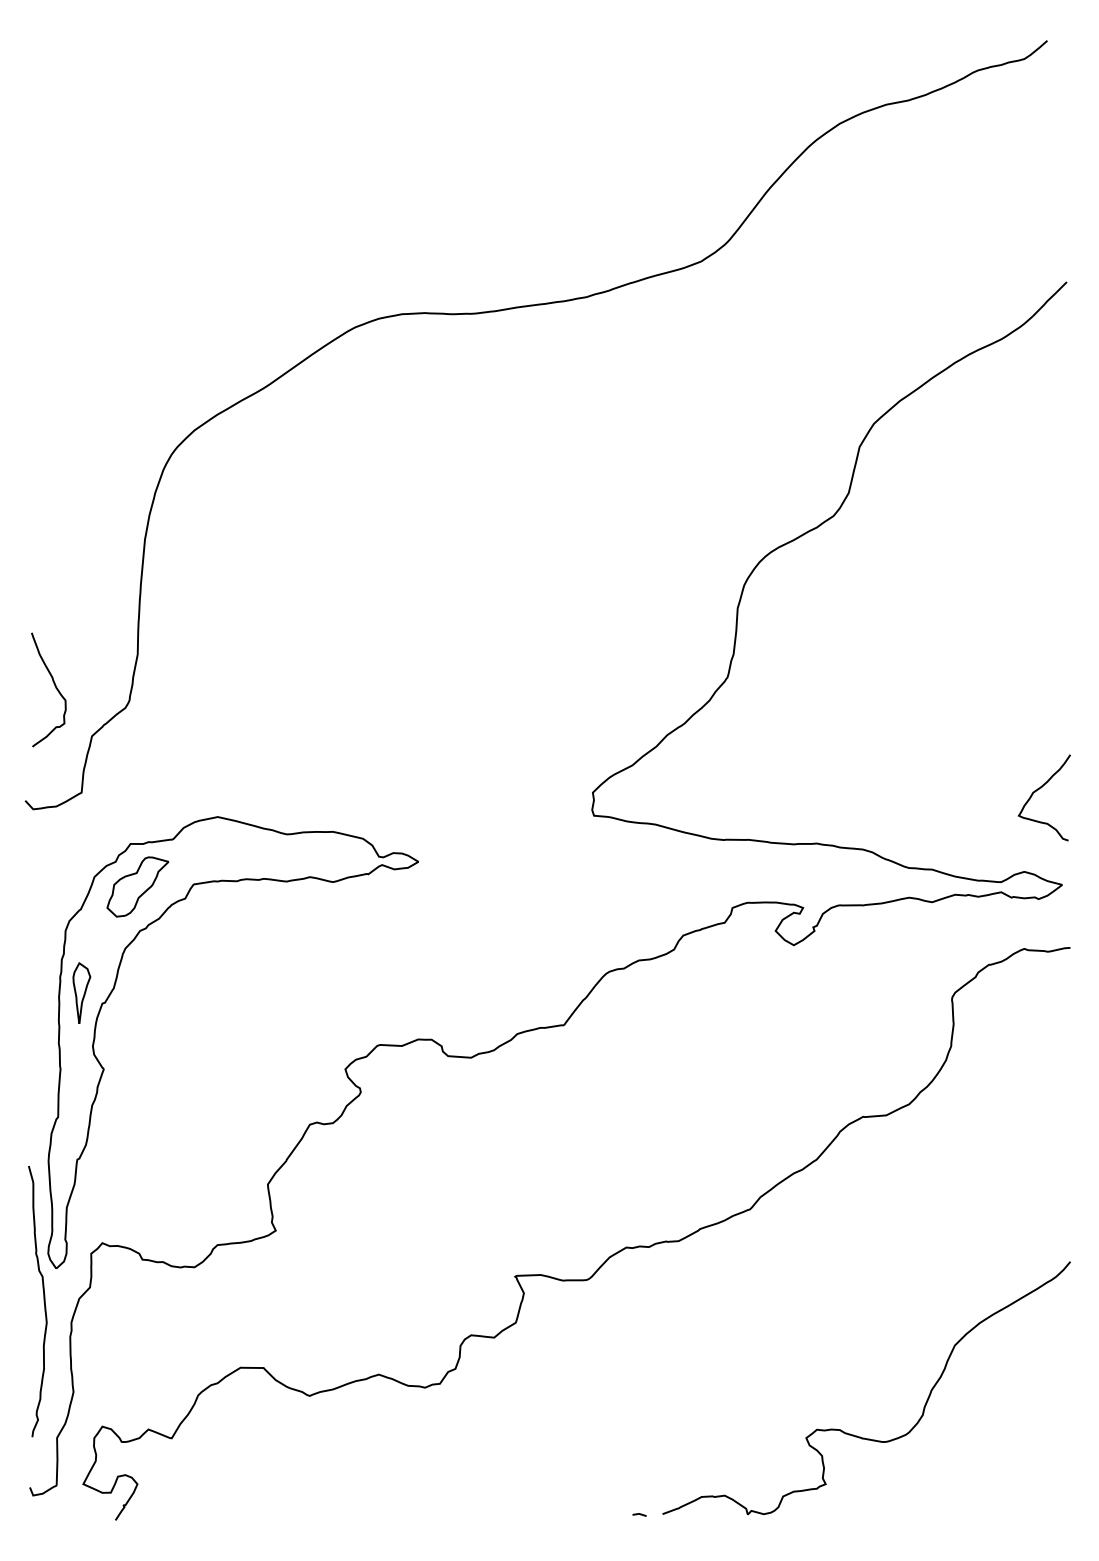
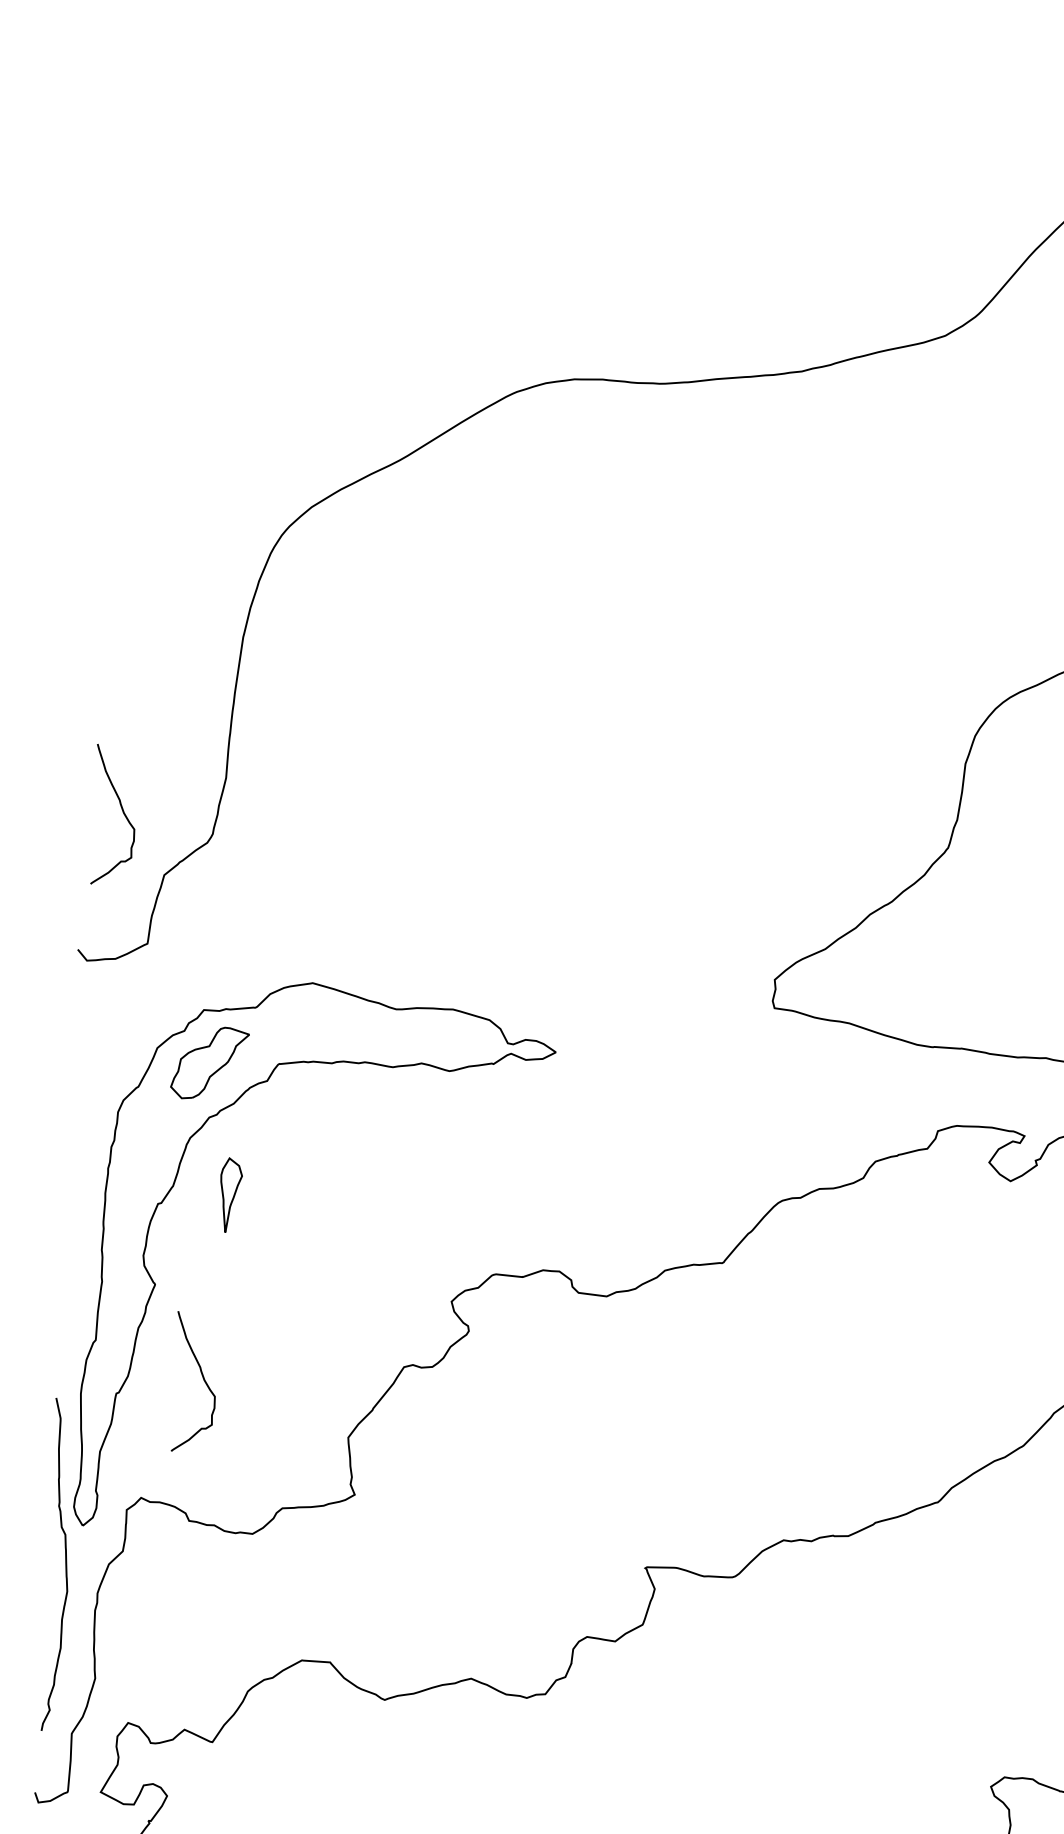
part: (81, 992) -> (230, 1194), moved
curve: (146, 1143) -> (202, 1378), added

